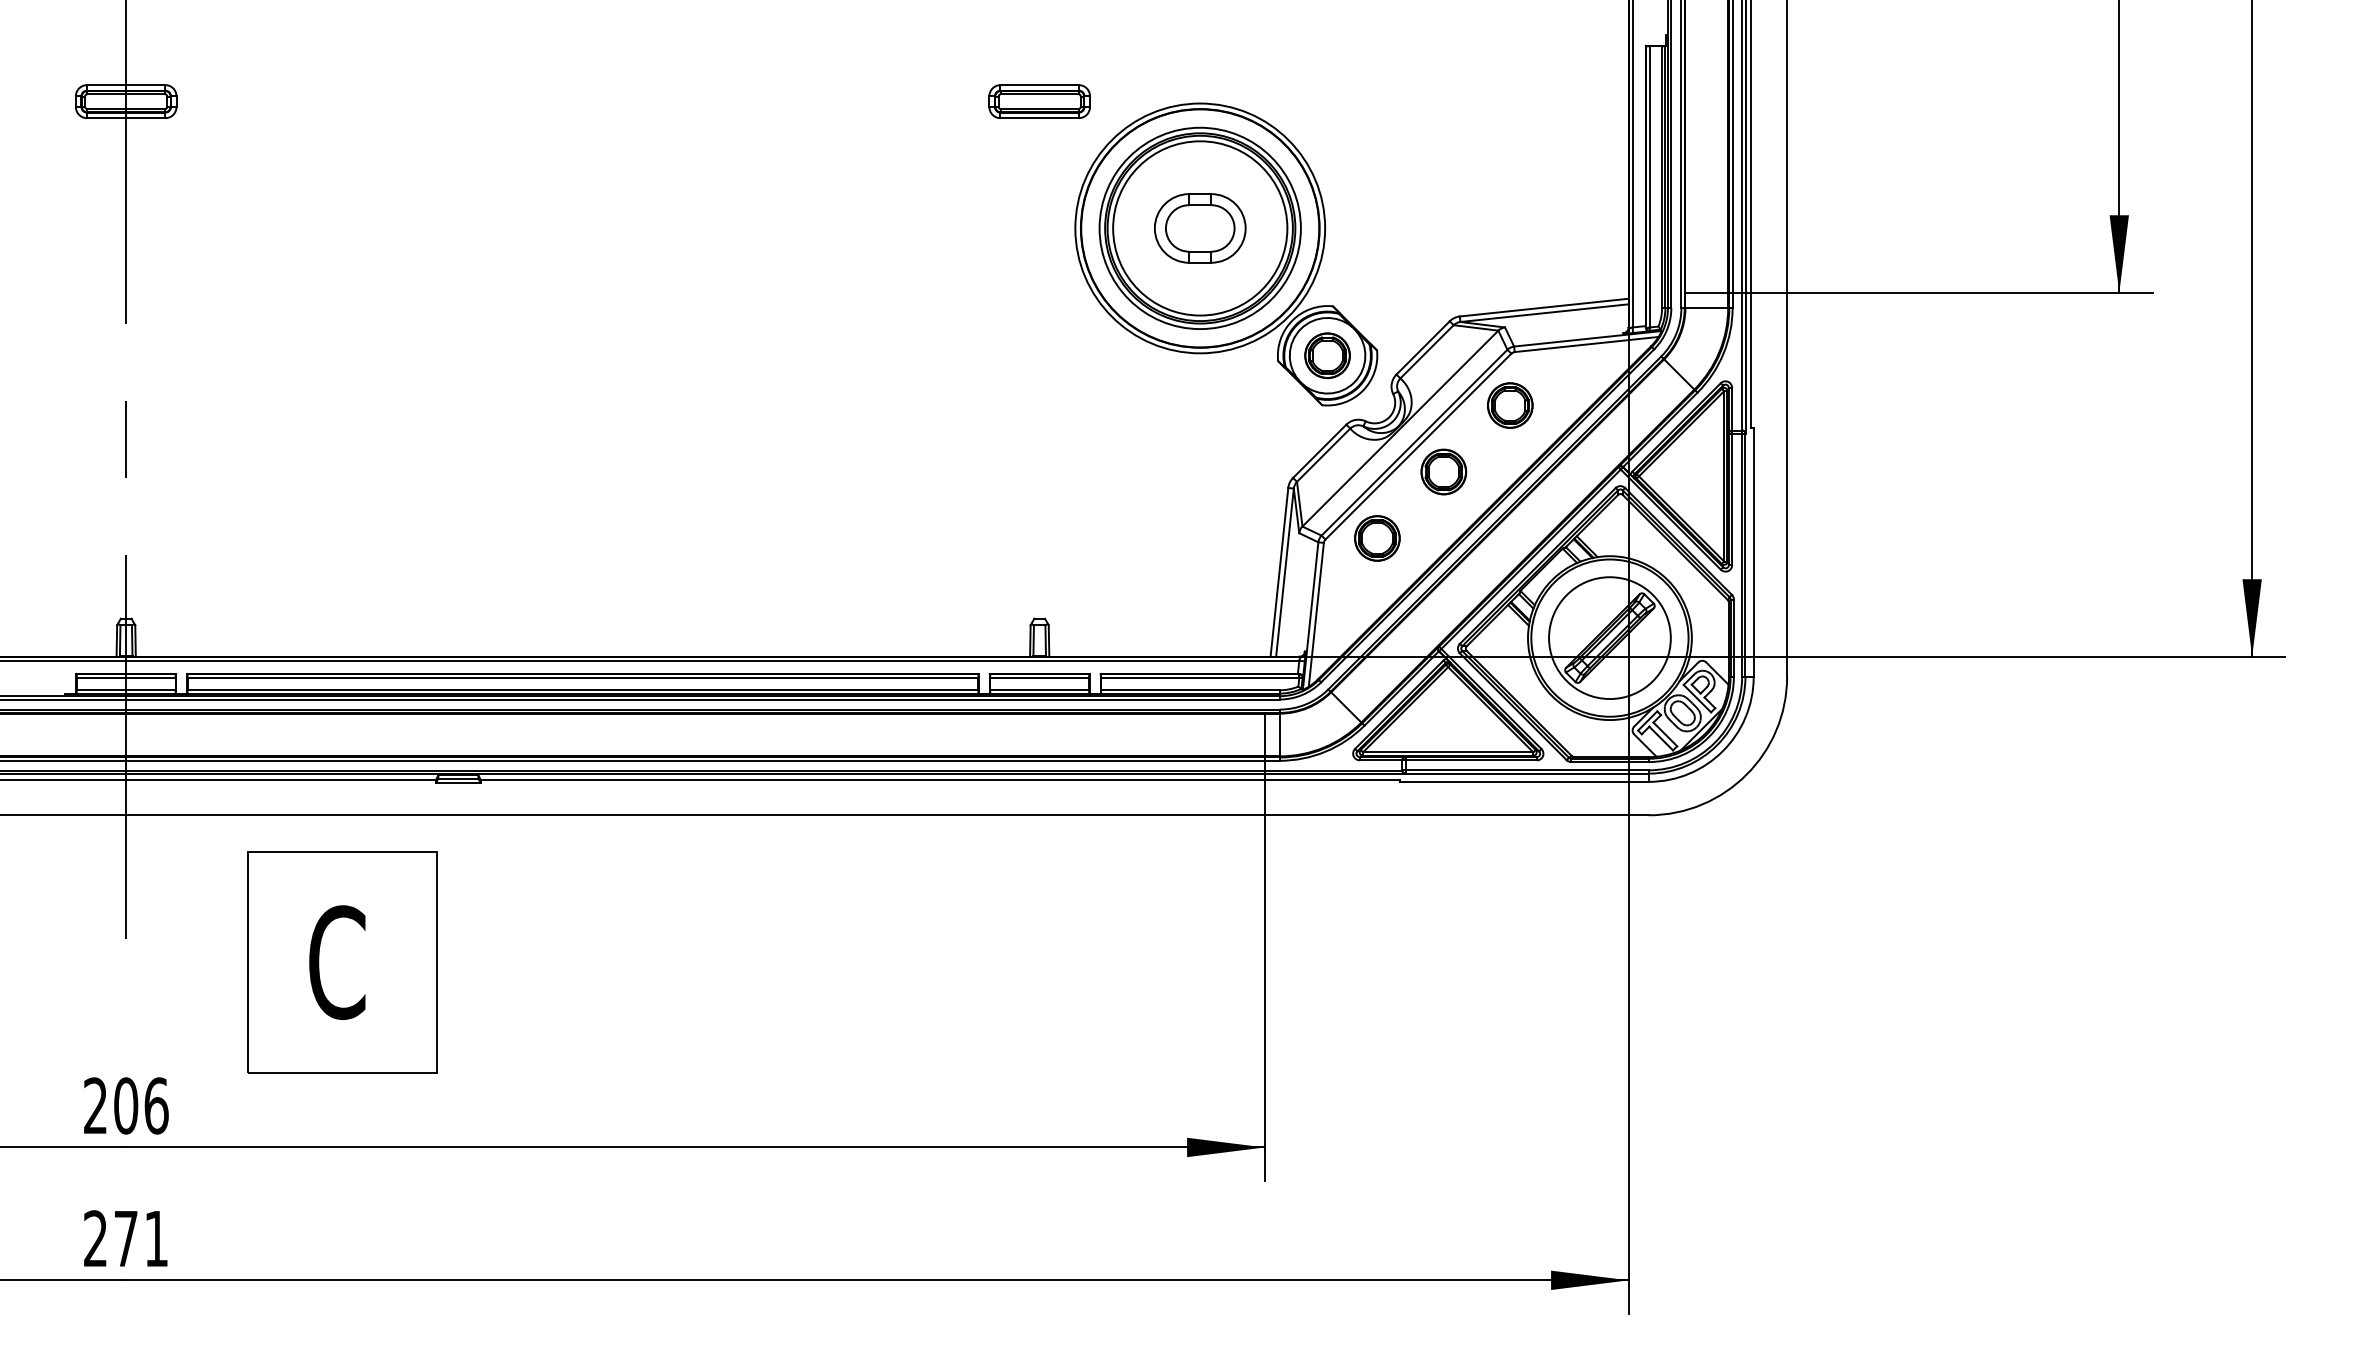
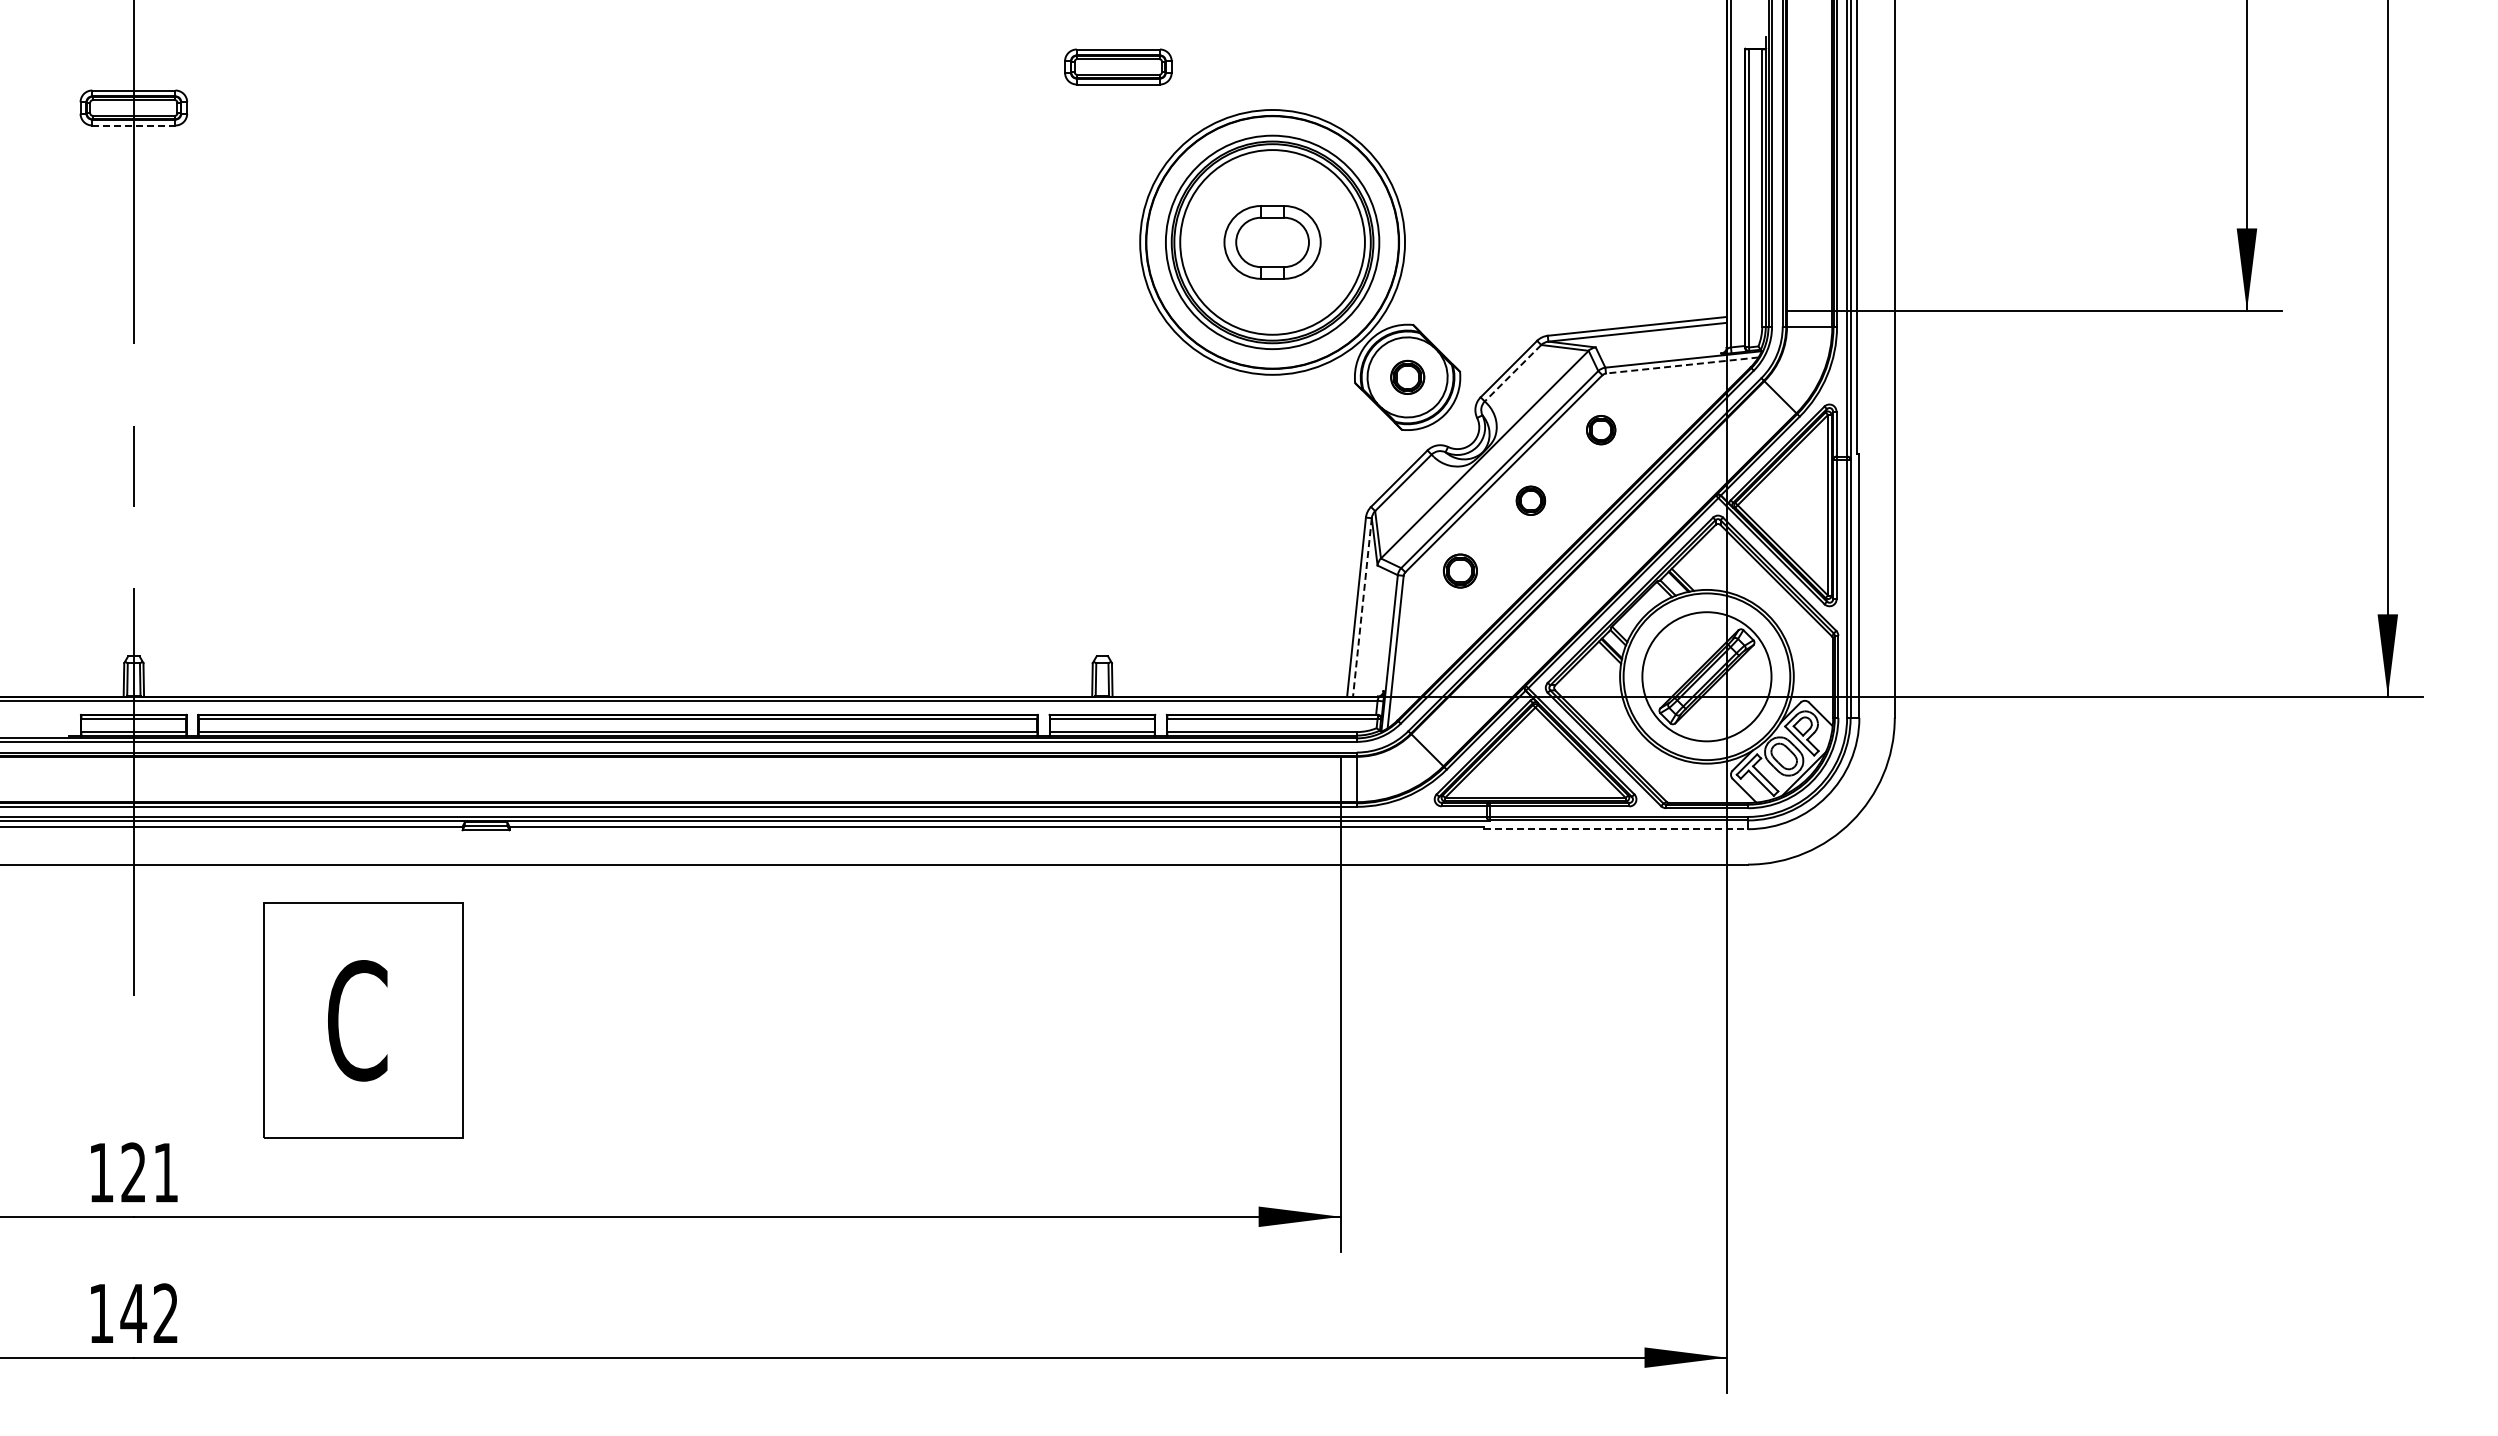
part: (1039, 101) -> (1118, 66), moved
line: (125, 118) -> (133, 125), solid -> dashed
line: (1586, 344) -> (1682, 365), solid -> dashed
line: (1427, 352) -> (1513, 373), solid -> dashed
part: (1327, 355) -> (1407, 377), size x0.7
part: (1509, 404) -> (1600, 429), size x0.6
part: (1443, 471) -> (1530, 500), size x0.6
part: (1377, 537) -> (1460, 570), size x0.7
line: (1285, 572) -> (1362, 607), solid -> dashed
line: (1524, 782) -> (1616, 829), solid -> dashed
text: (125, 1105) -> (133, 1172), 206 -> 121
text: (125, 1237) -> (133, 1312), 271 -> 142

